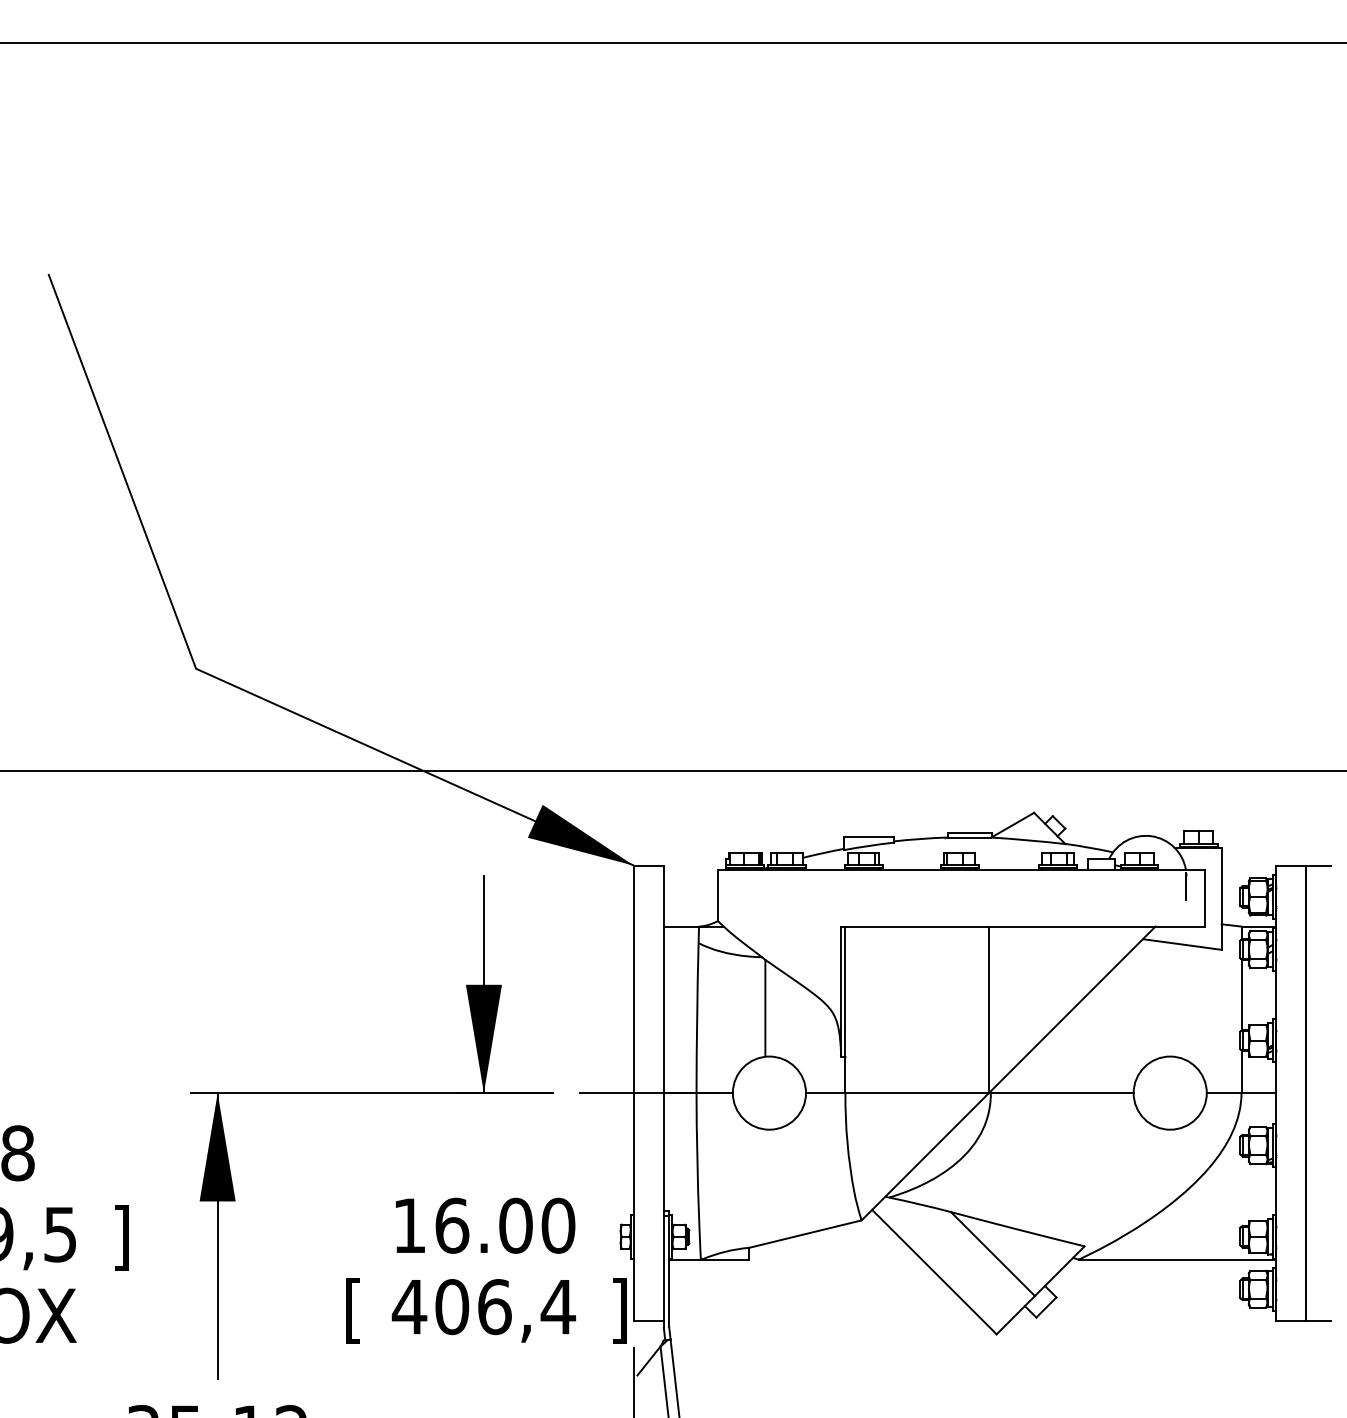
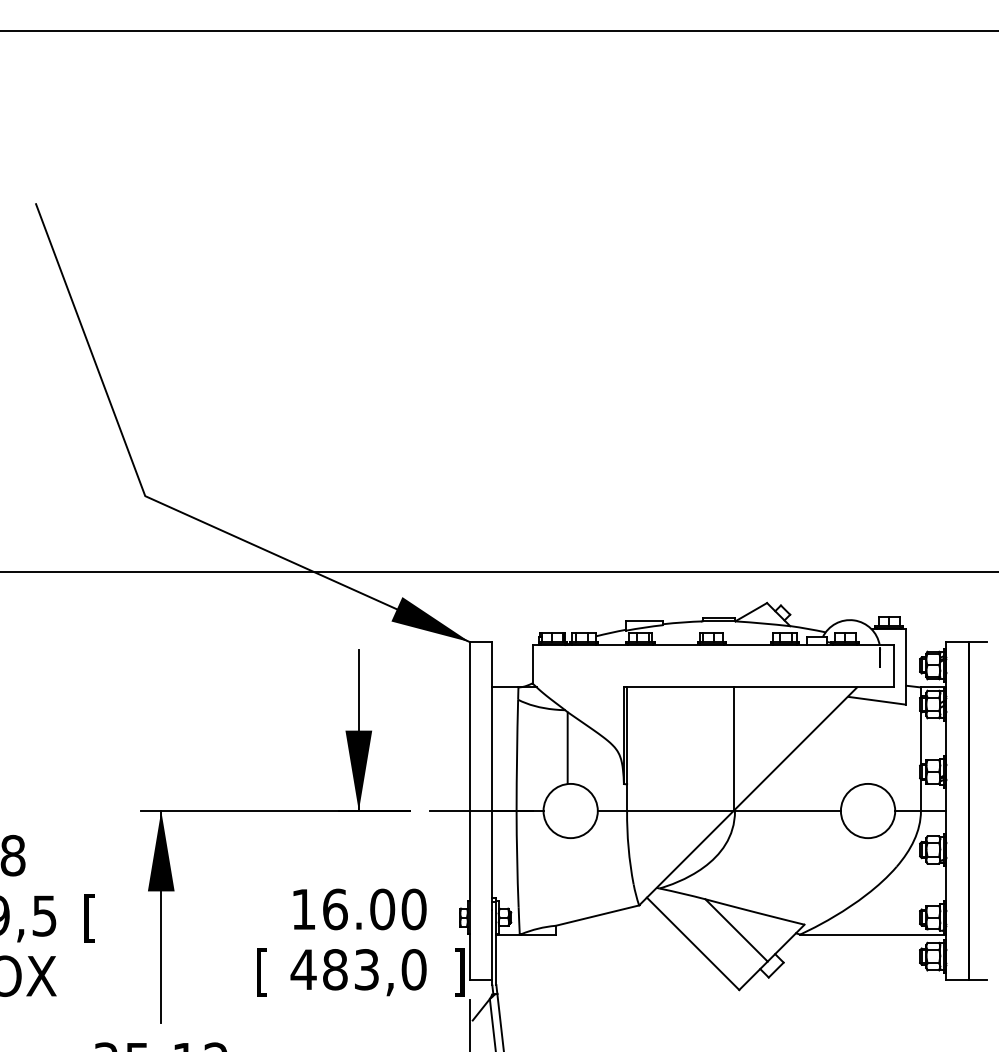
text: (121, 1237) -> (89, 918), ] -> [
text: (505, 1307) -> (374, 970), 406,4 -> 483,0

